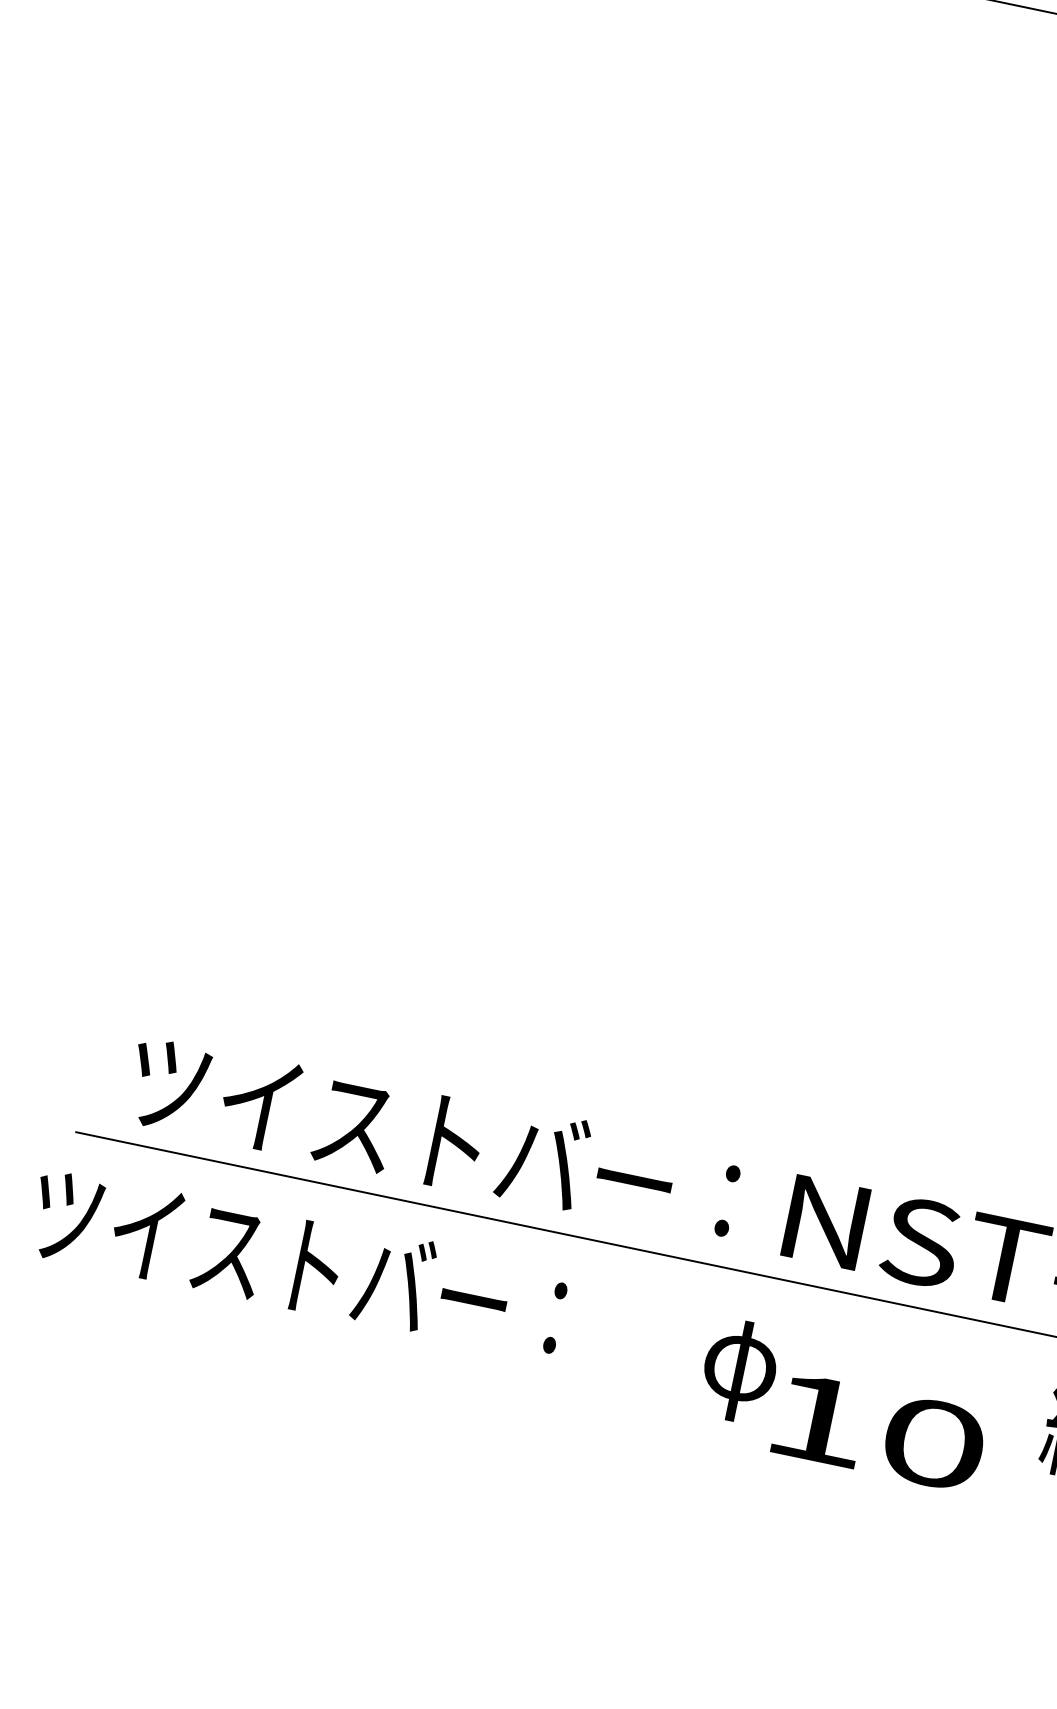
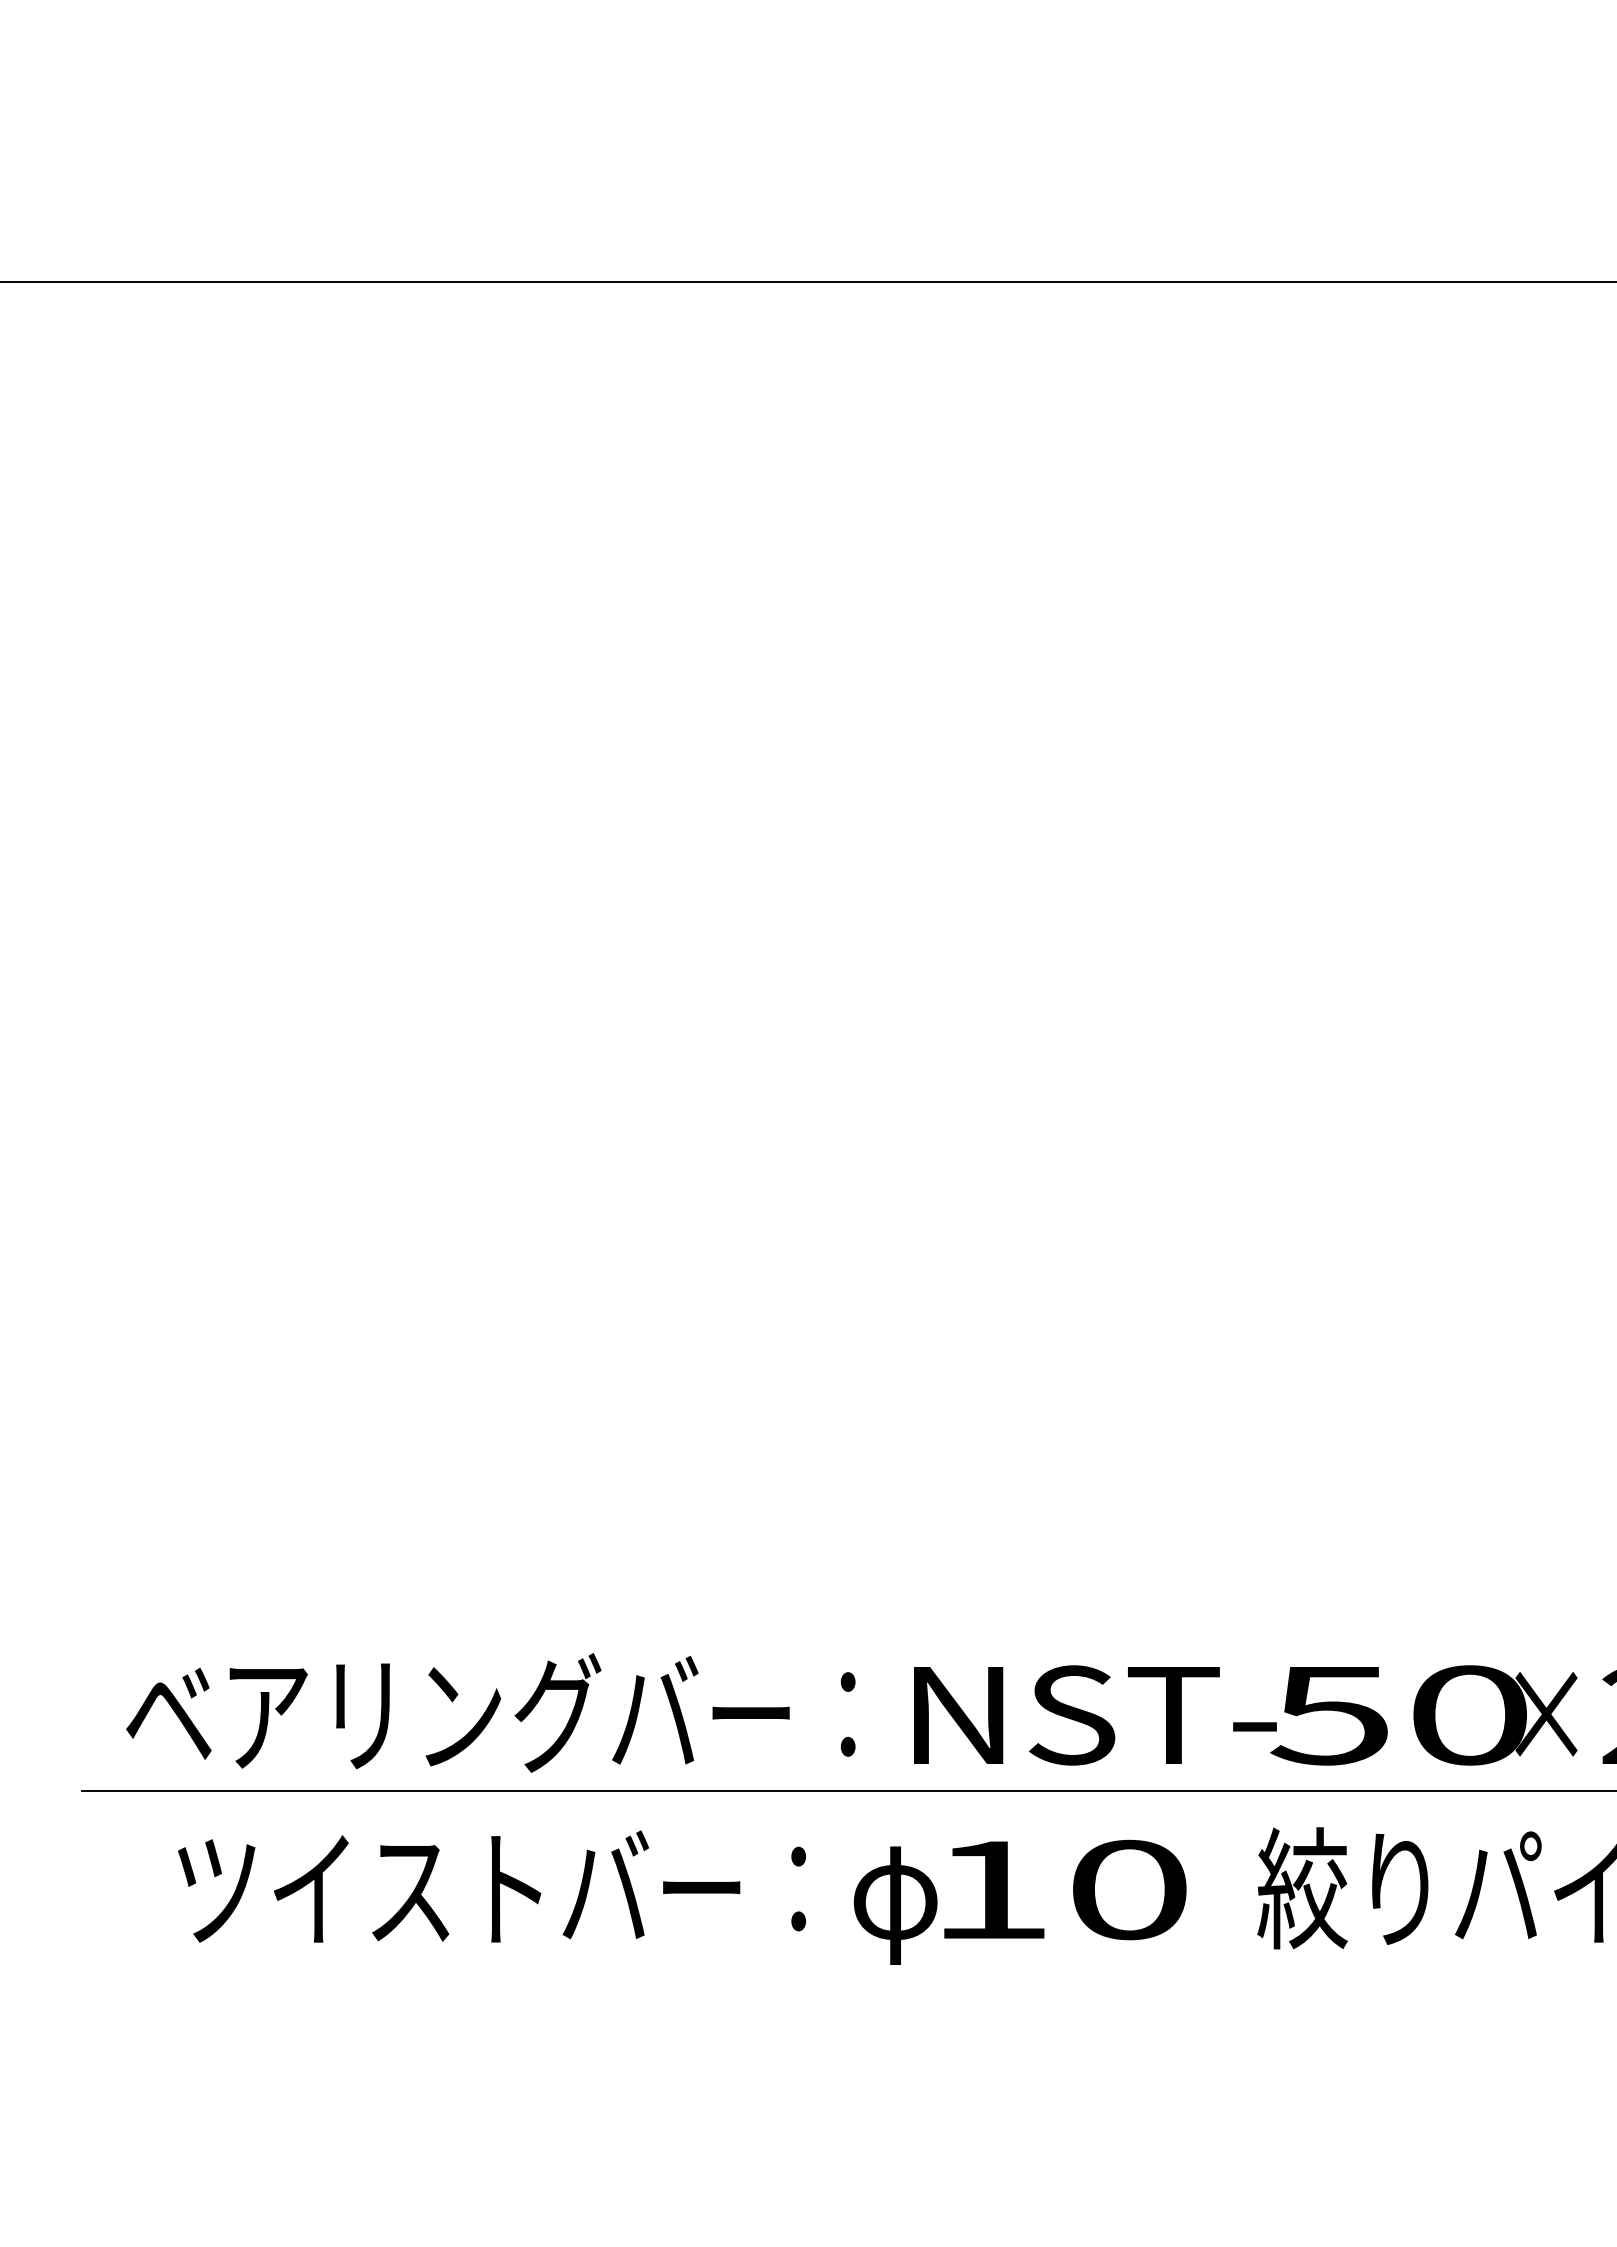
text: (433, 1137) -> (490, 1712), ツイストバー： -> ベアリングバー：
text: (297, 1262) -> (491, 1886), moved
text: (880, 1432) -> (1065, 1889), moved

